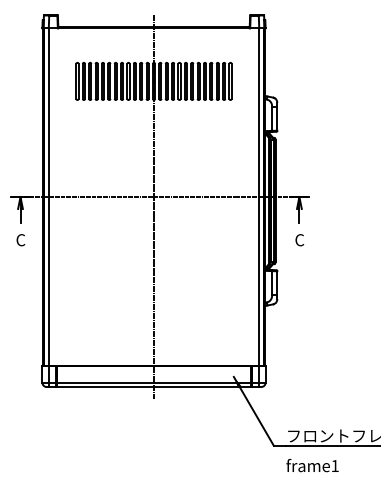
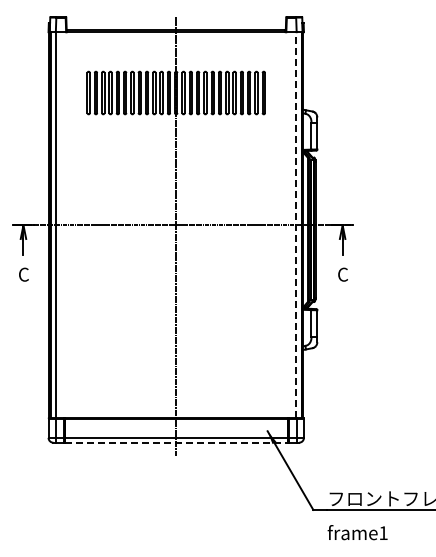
line: (259, 196) -> (296, 224), solid -> dashed
line: (154, 386) -> (176, 442), solid -> dashed

